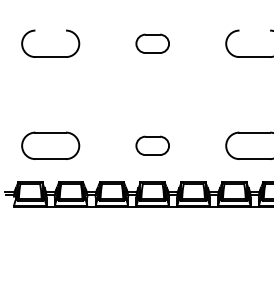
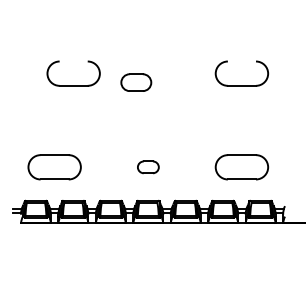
part: (152, 43) -> (136, 82), moved
part: (50, 56) -> (73, 85), moved
part: (152, 146) -> (148, 167), size x0.7

